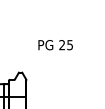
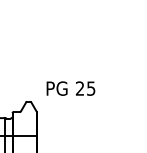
text: (55, 45) -> (70, 89), moved

